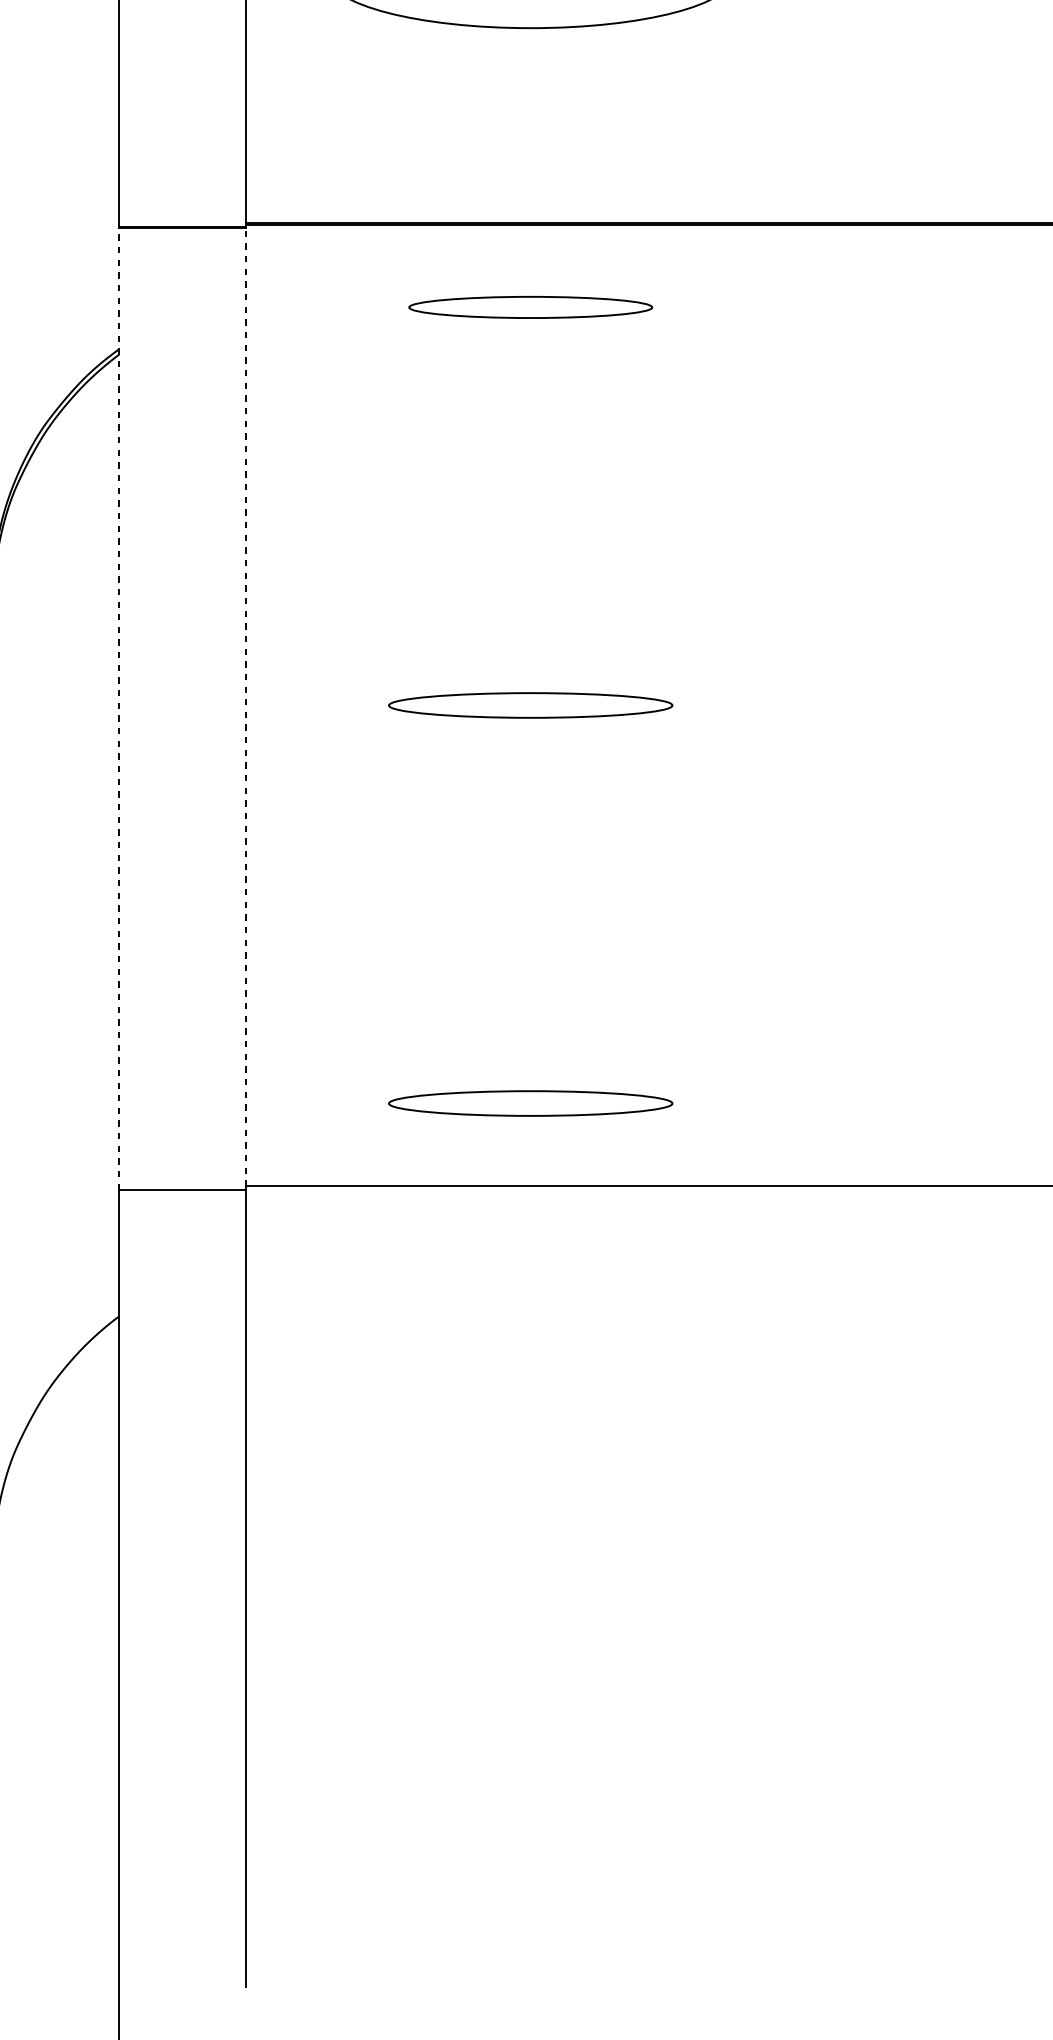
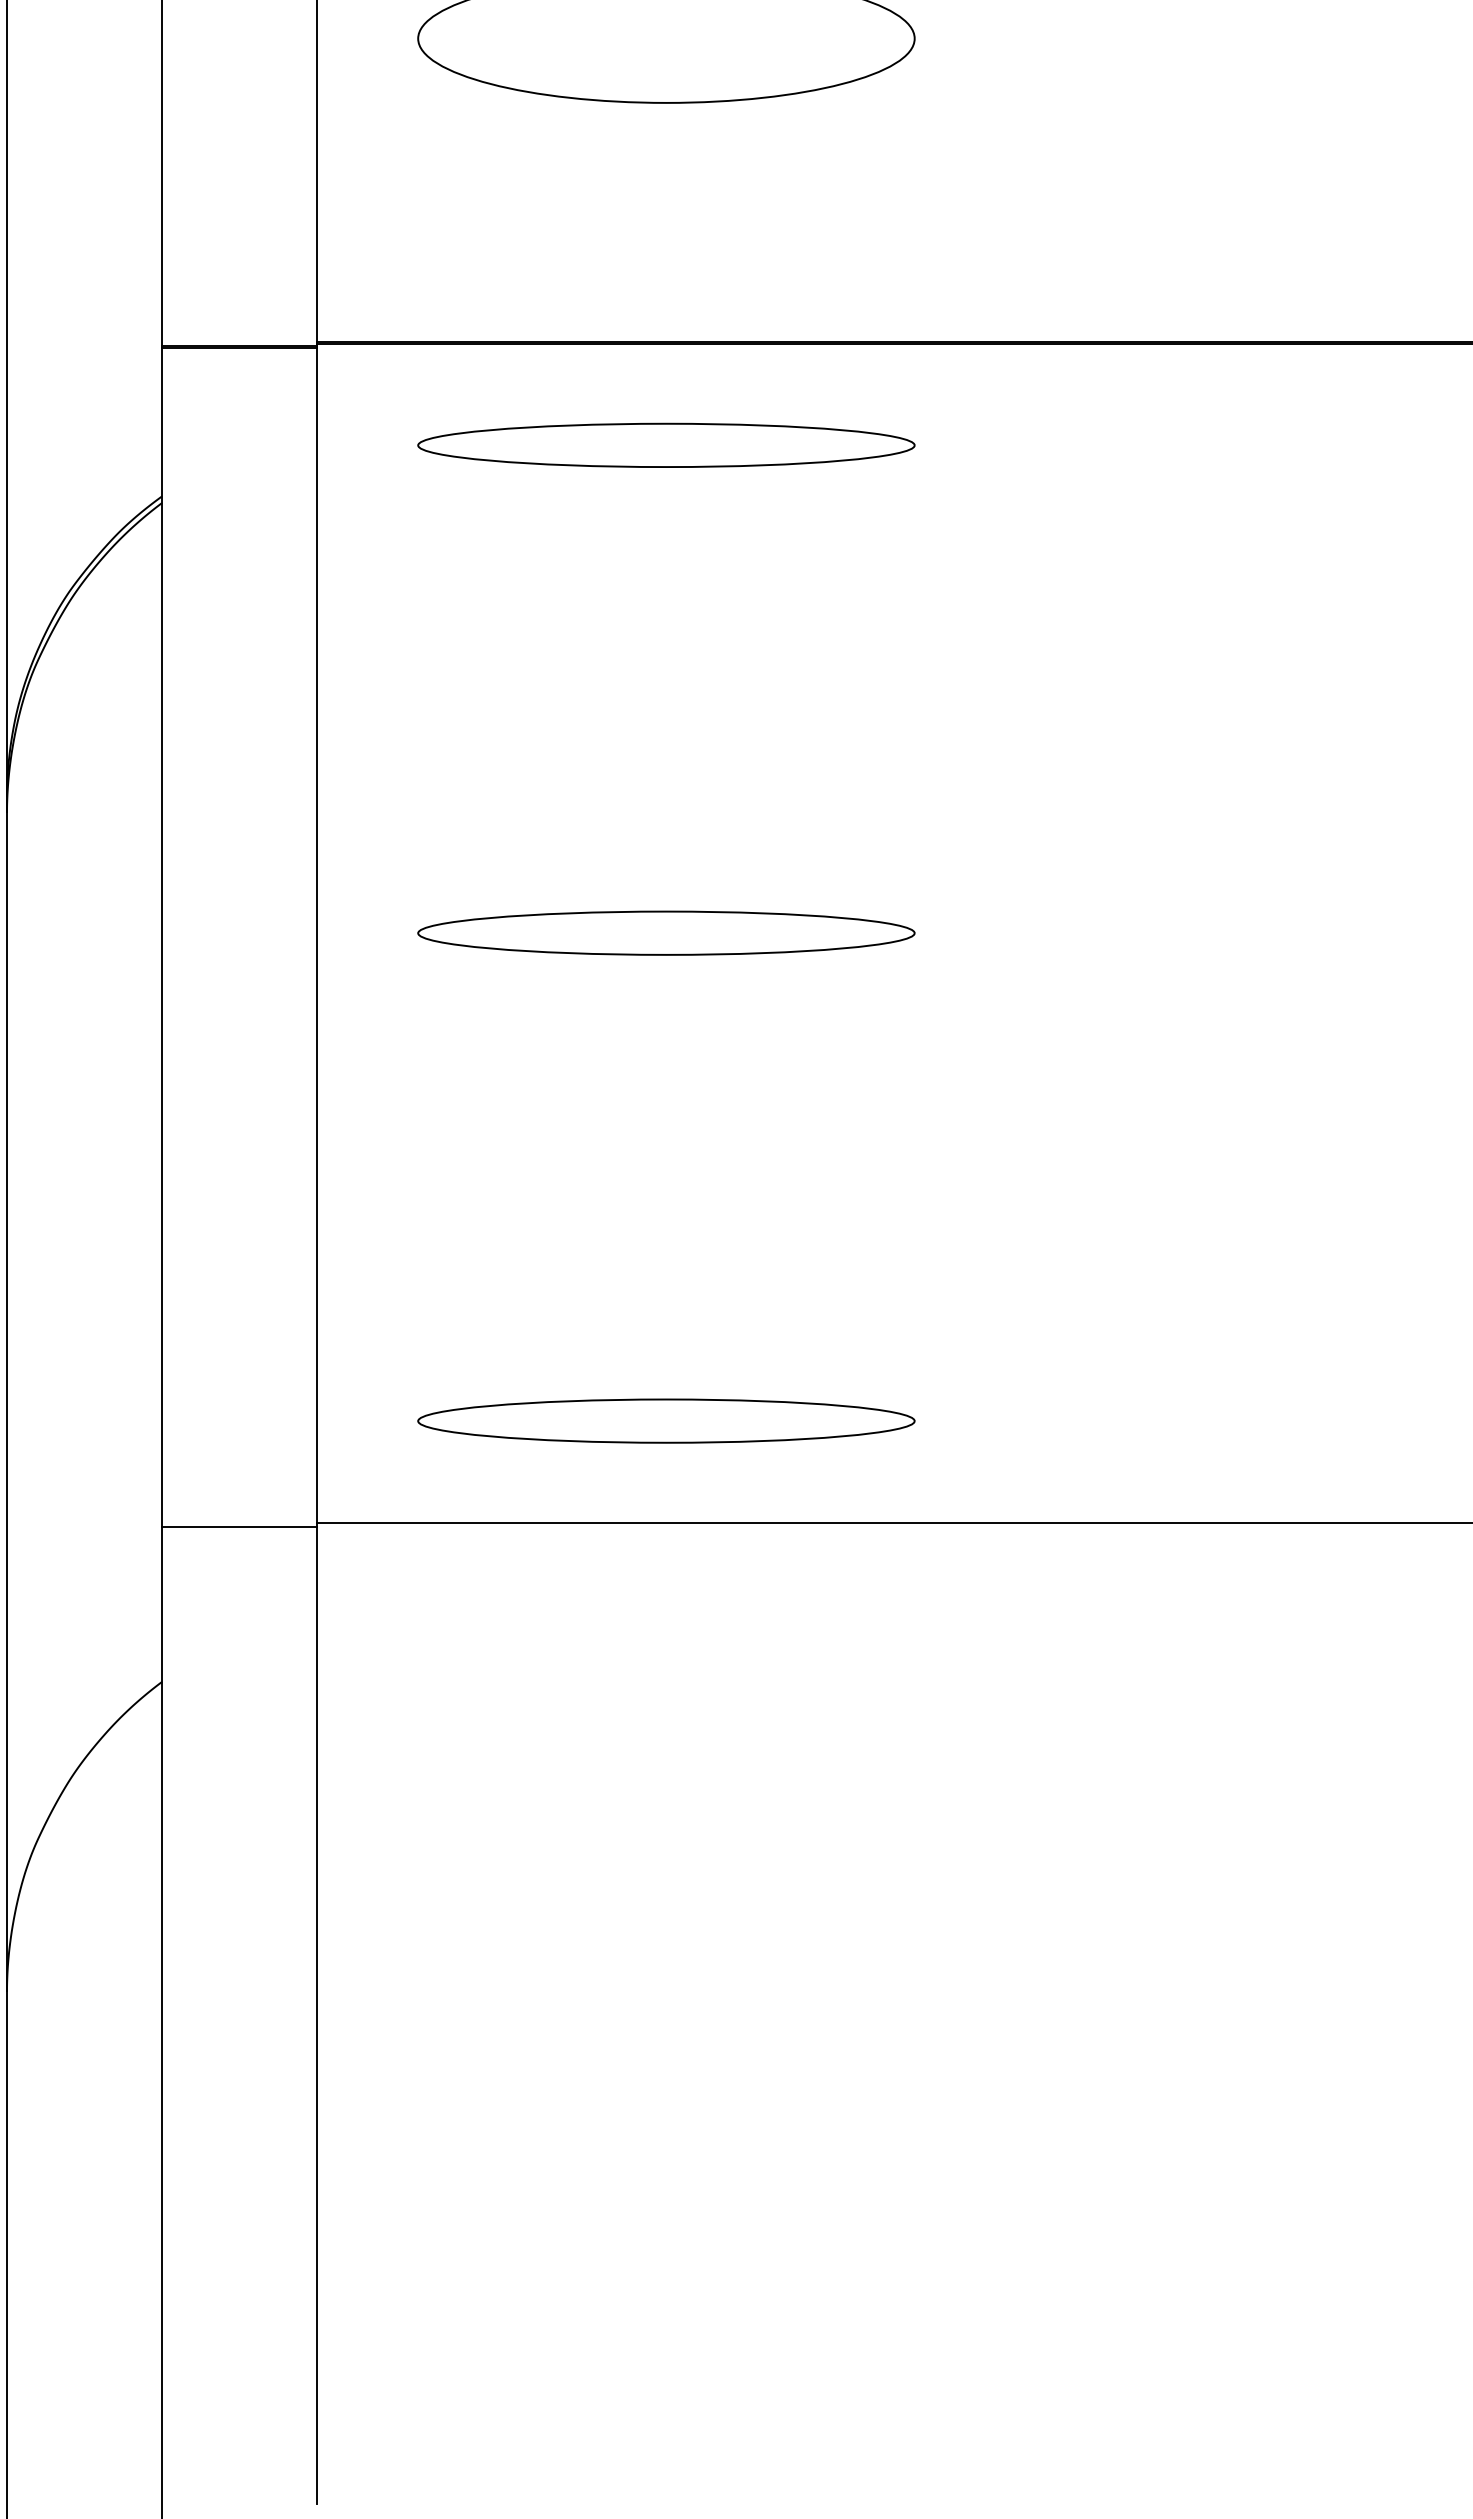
part: (530, 306) -> (666, 444), size x1.67
line: (246, 704) -> (317, 932), dashed -> solid
part: (530, 704) -> (666, 932), size x1.43
line: (119, 709) -> (162, 937), dashed -> solid
part: (530, 1103) -> (666, 1420), size x1.43

